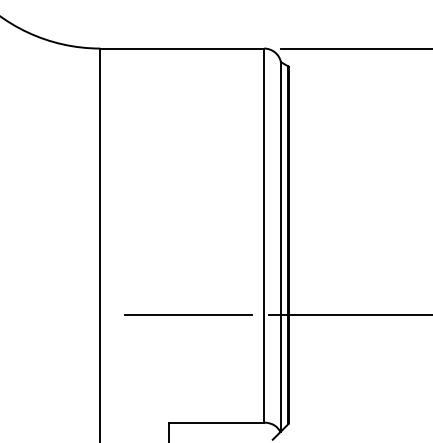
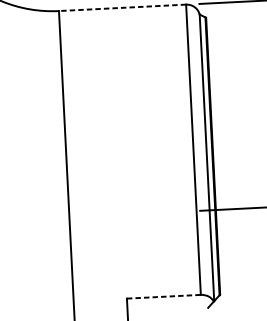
line: (182, 48) -> (122, 7), solid -> dashed
line: (188, 314) -> (137, 213), removed
line: (216, 422) -> (163, 296), solid -> dashed

